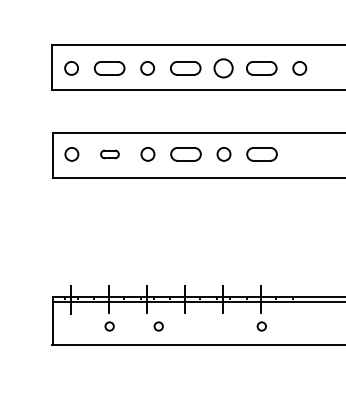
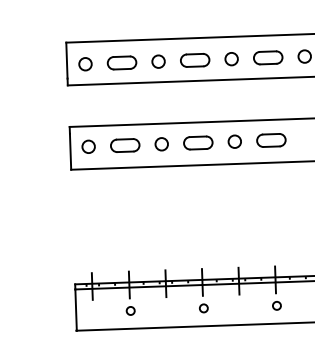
circle: (223, 68) -> (231, 59), size x0.71
part: (109, 154) -> (124, 145), size x1.67
circle: (158, 326) -> (203, 308), moved

